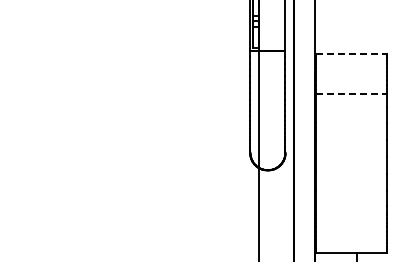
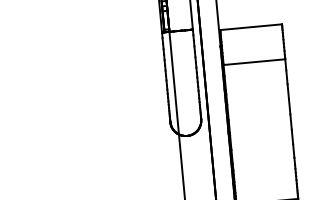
line: (352, 54) -> (252, 27), dashed -> solid
line: (352, 94) -> (255, 62), dashed -> solid

